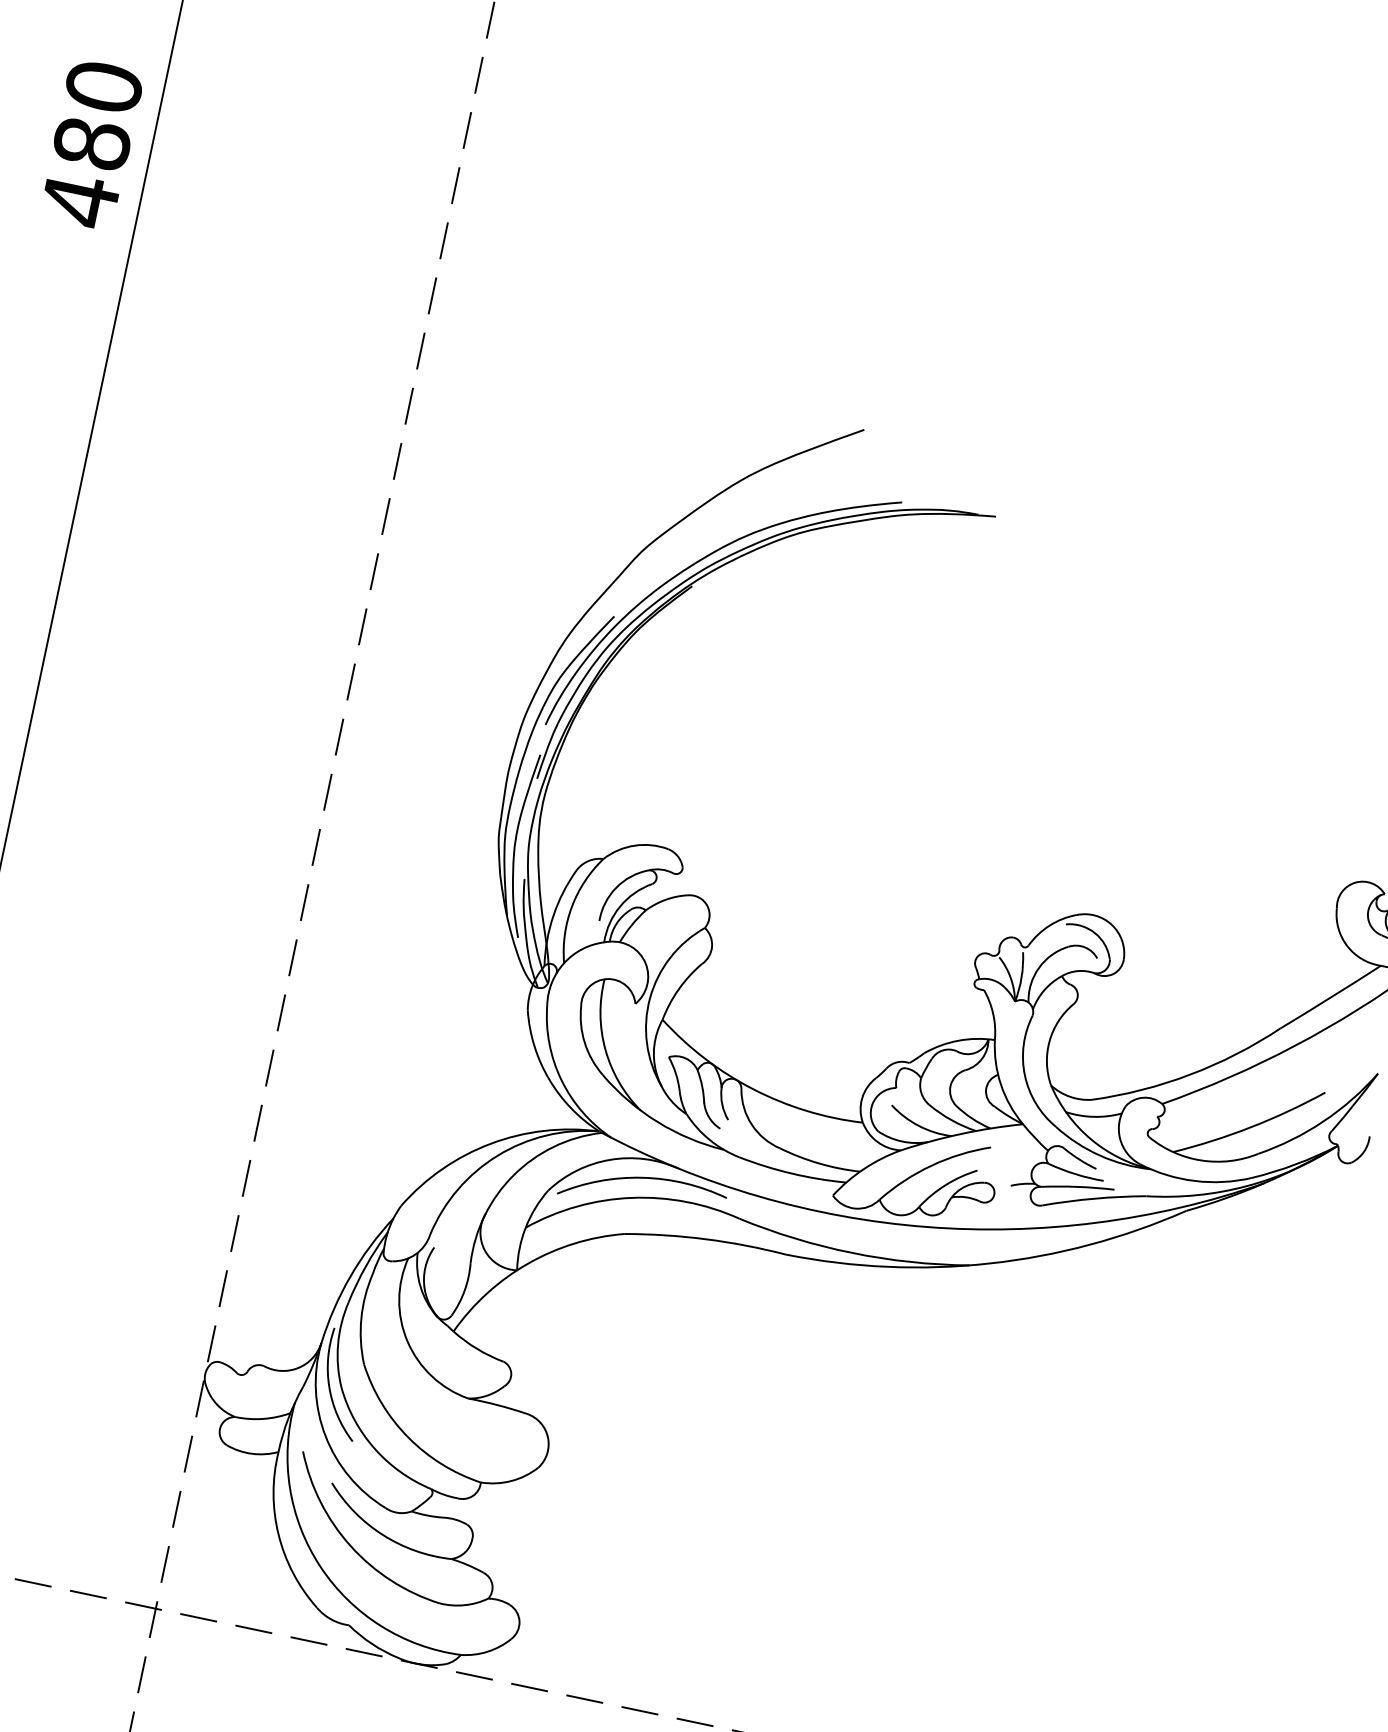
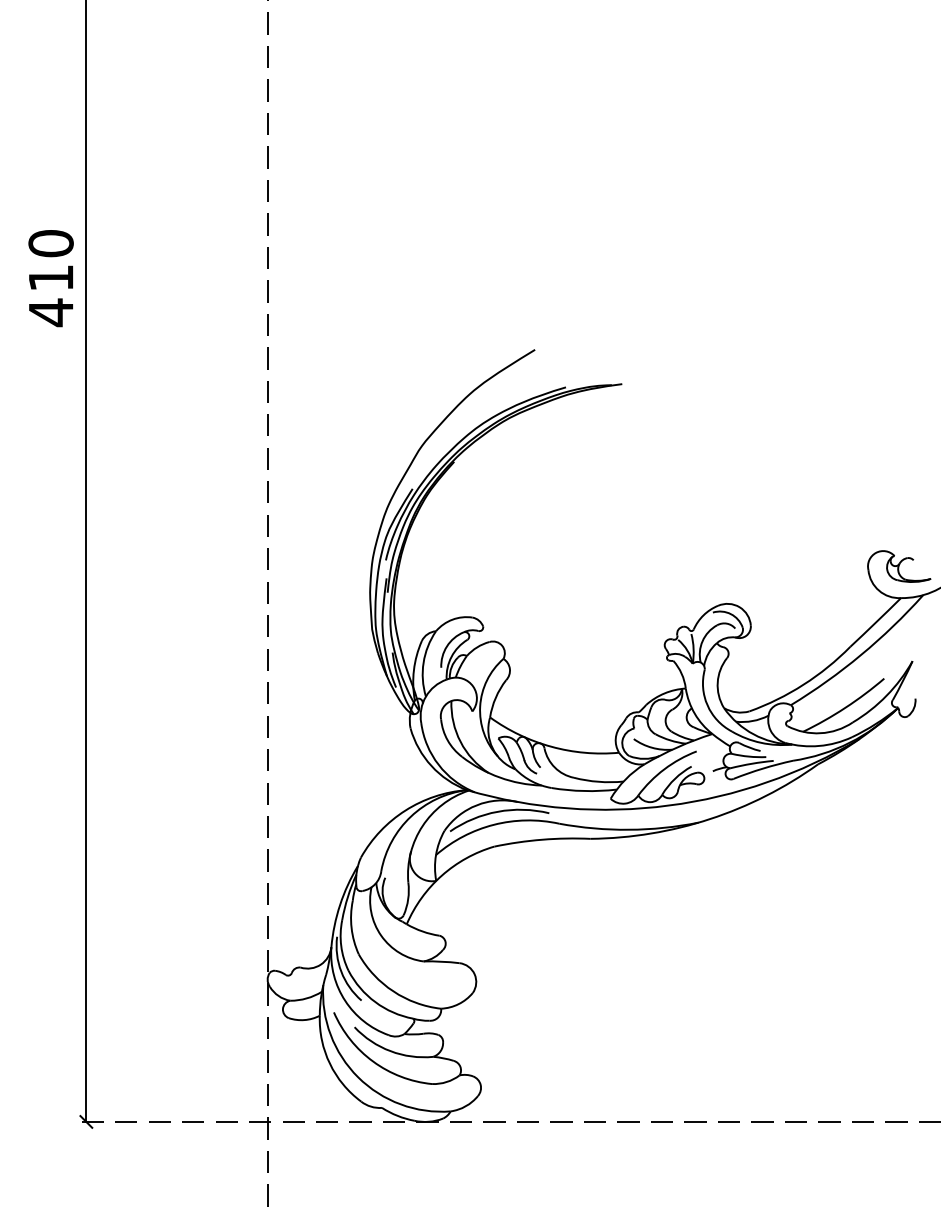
text: (91, 142) -> (50, 277), 480 -> 410

